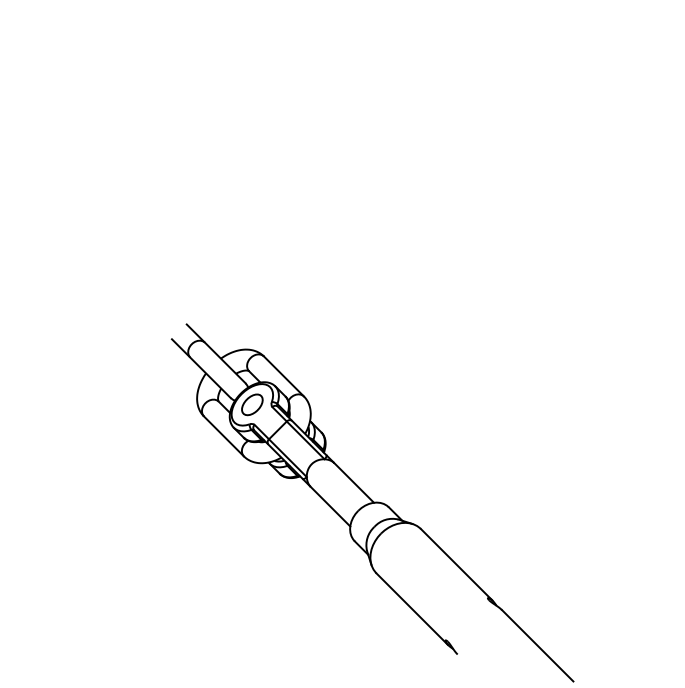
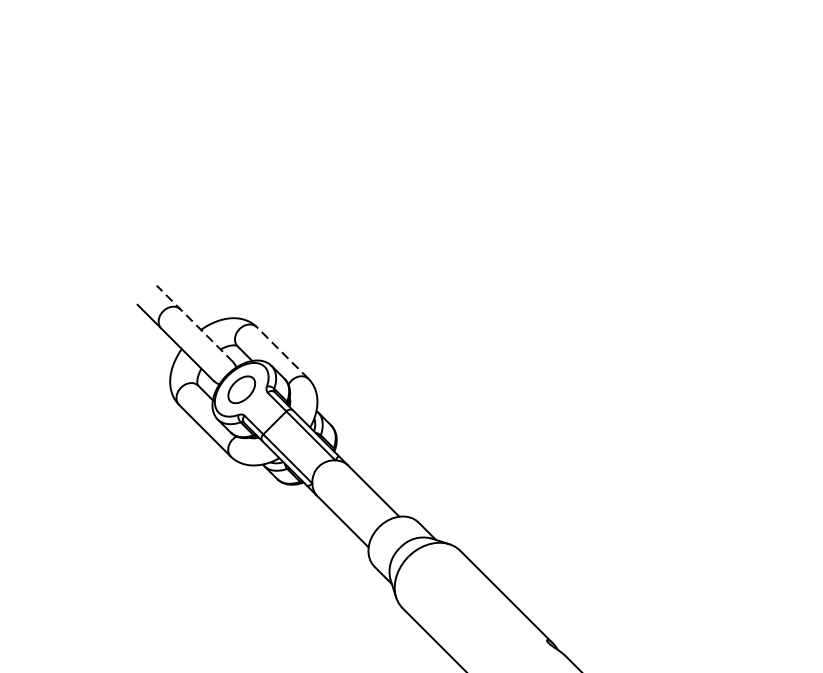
line: (216, 353) -> (195, 323), solid -> dashed
line: (283, 376) -> (282, 353), solid -> dashed

